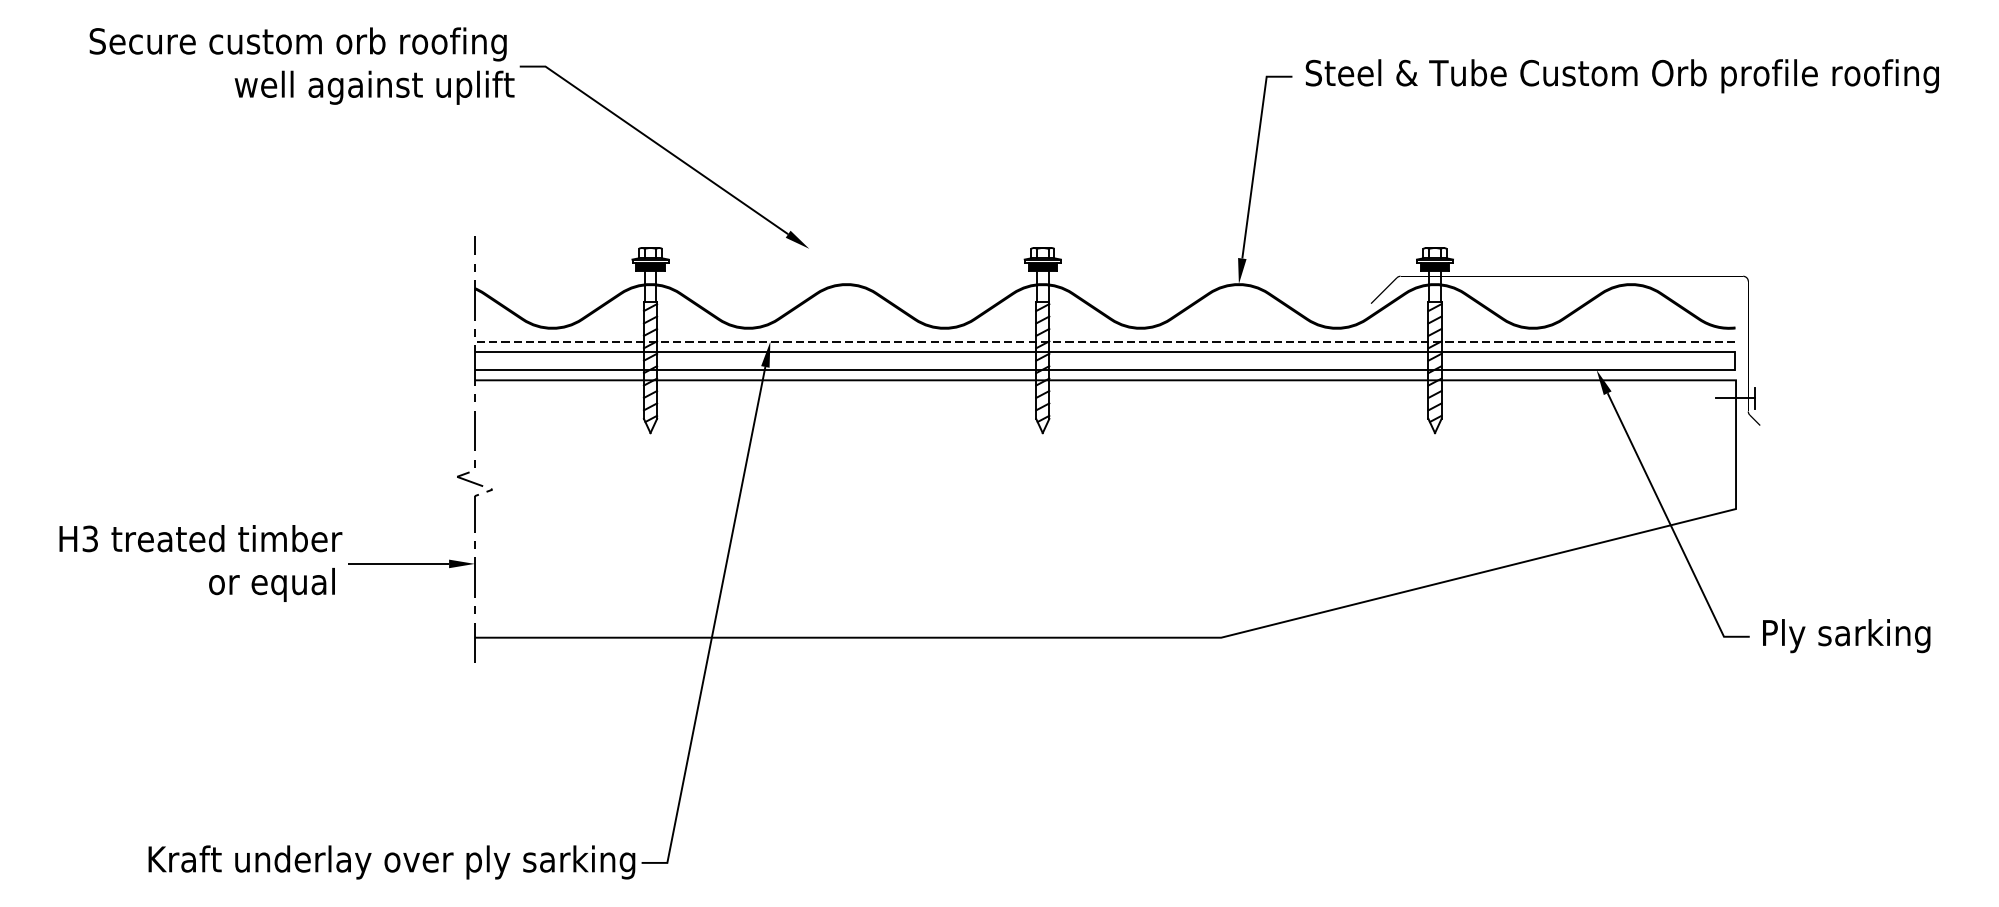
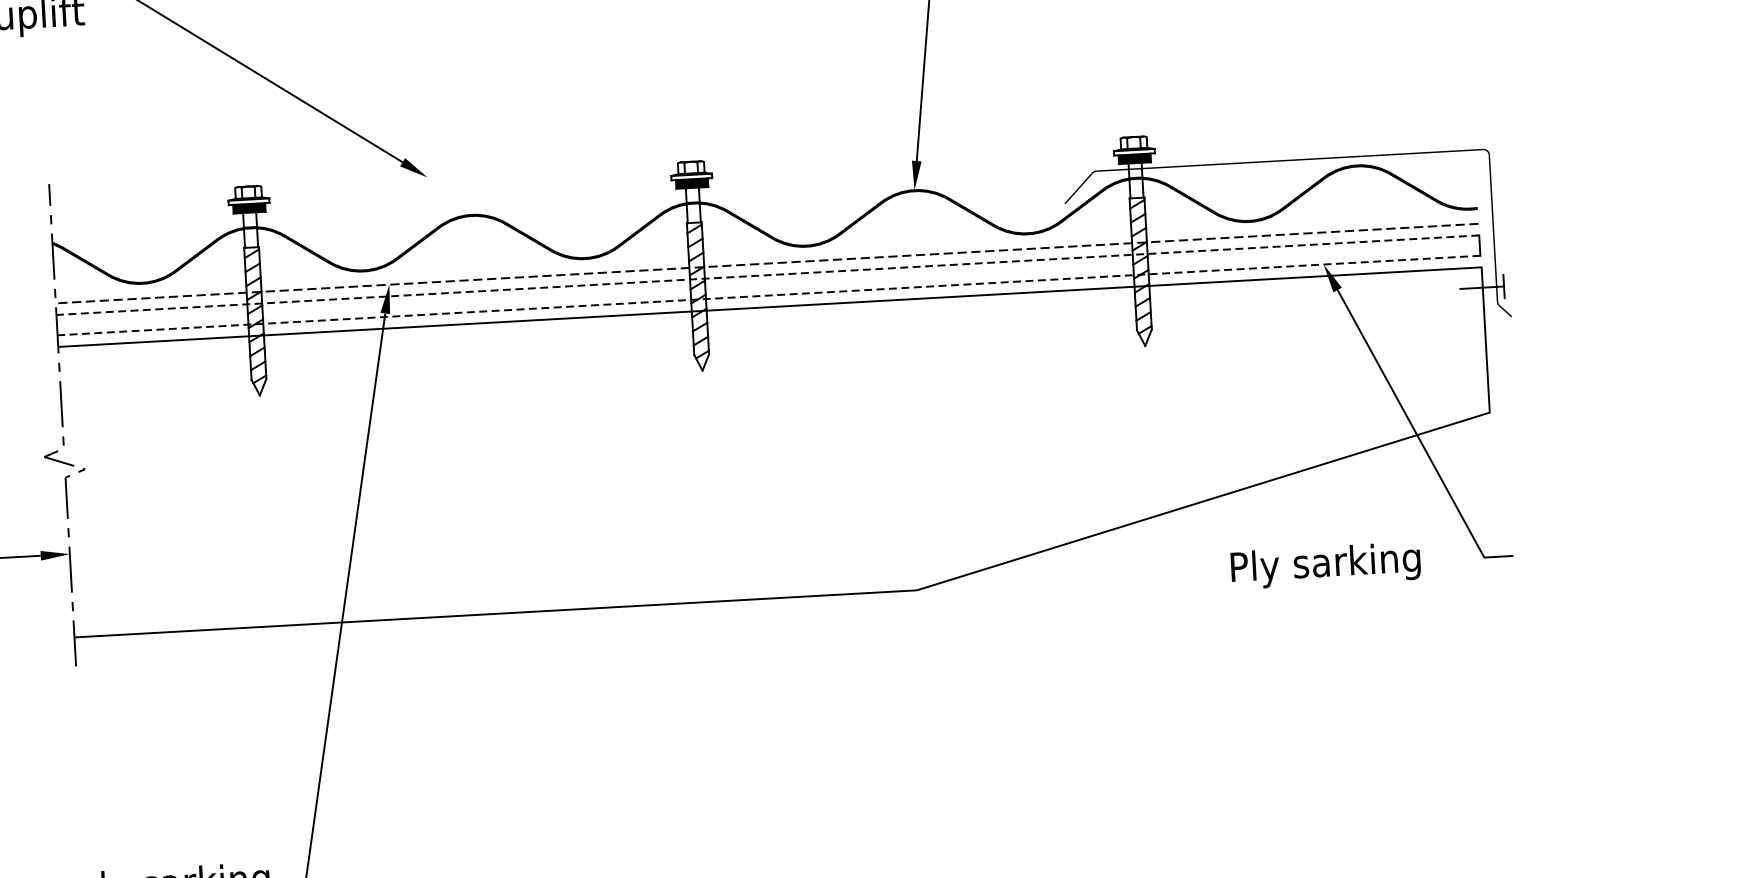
line: (1106, 352) -> (769, 275), solid -> dashed
line: (1106, 370) -> (770, 296), solid -> dashed
text: (1846, 636) -> (1325, 566), moved

